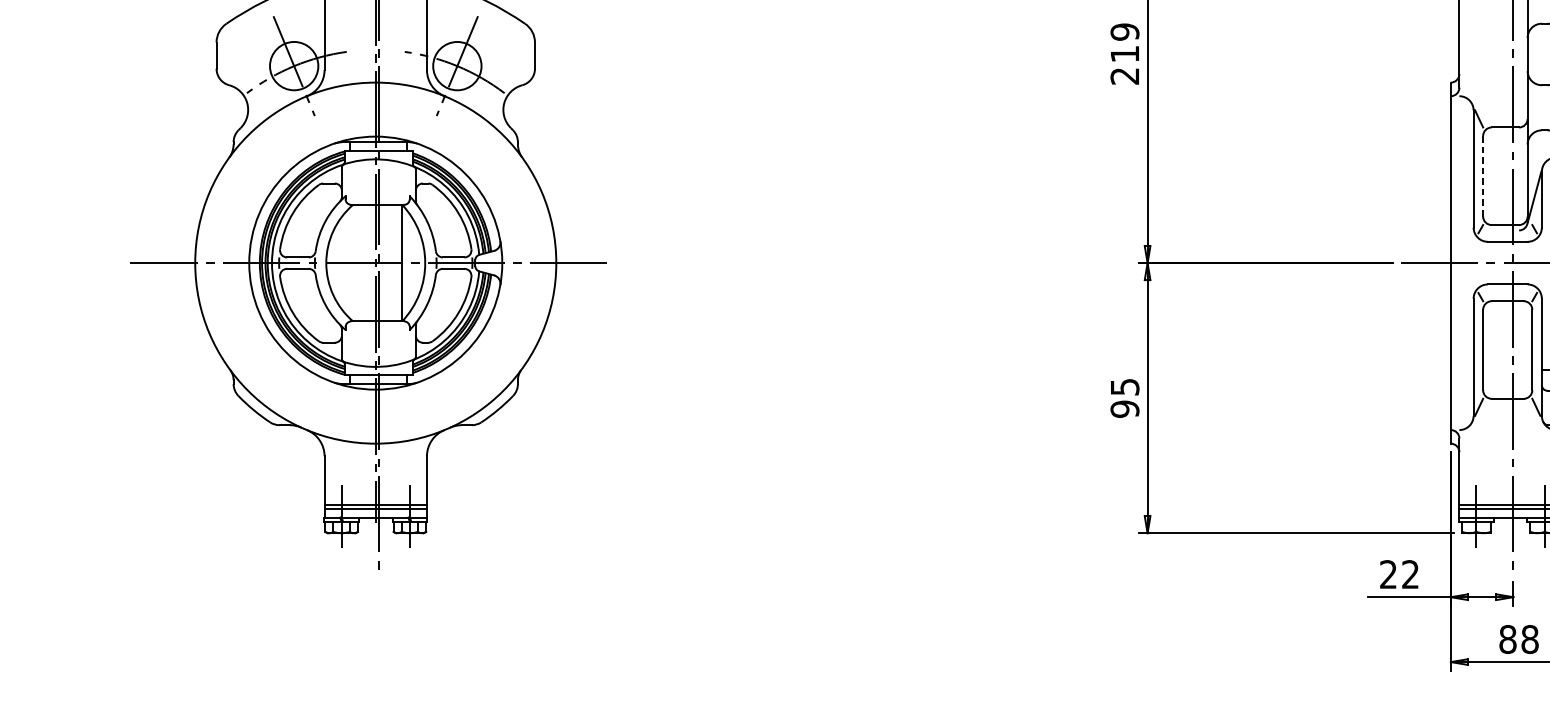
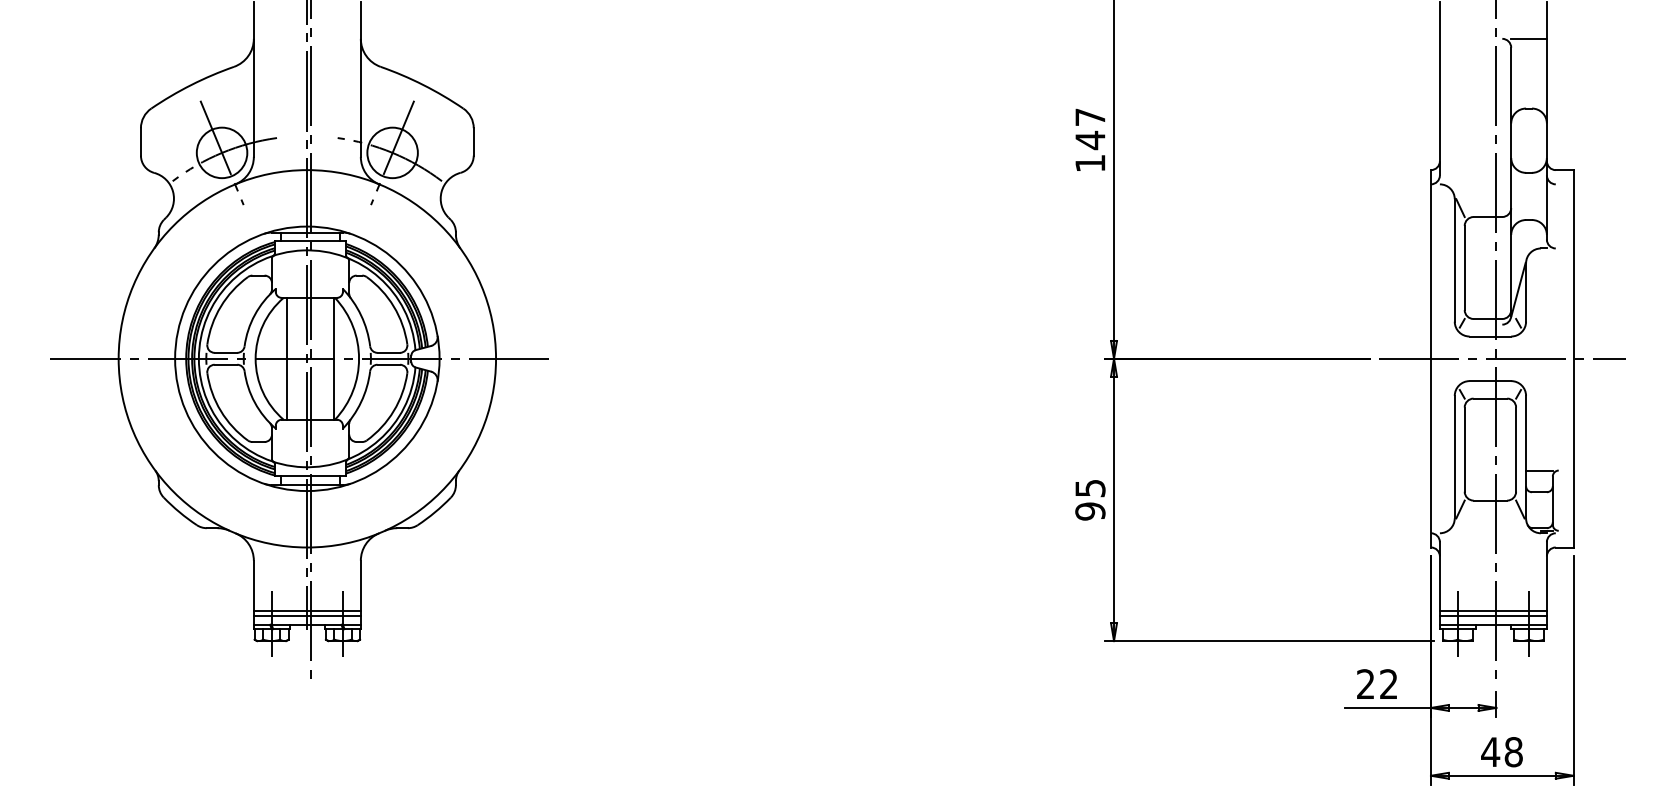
text: (1125, 54) -> (1090, 140), 219 -> 147
line: (1482, 175) -> (1464, 267), dashed -> solid
line: (355, 262) -> (286, 358), added
text: (1507, 639) -> (1490, 752), 88 -> 48

